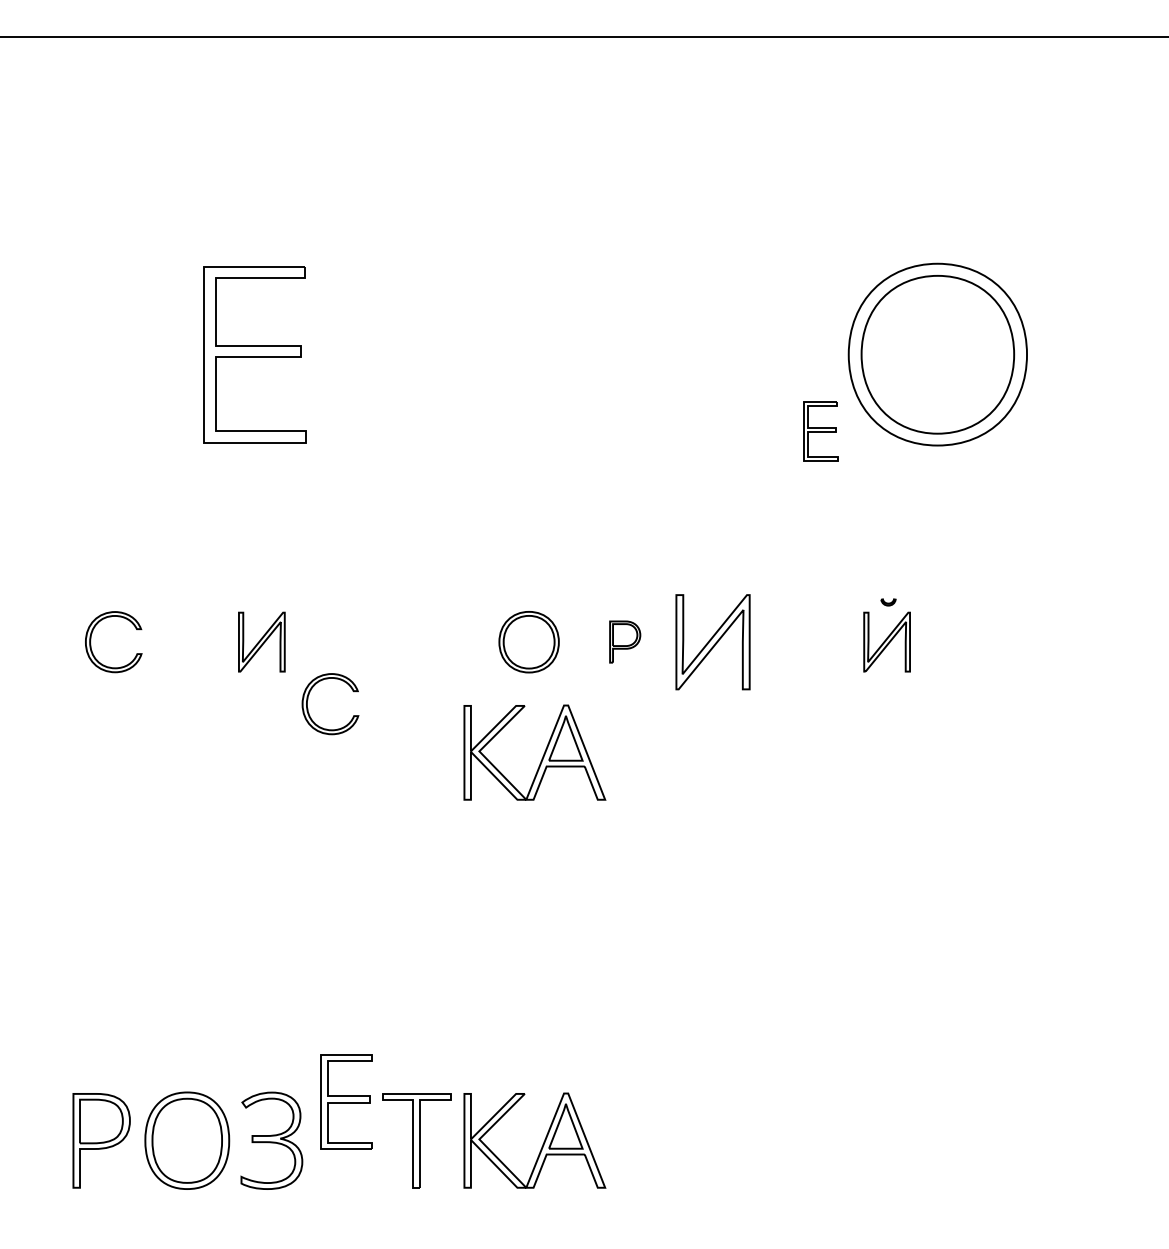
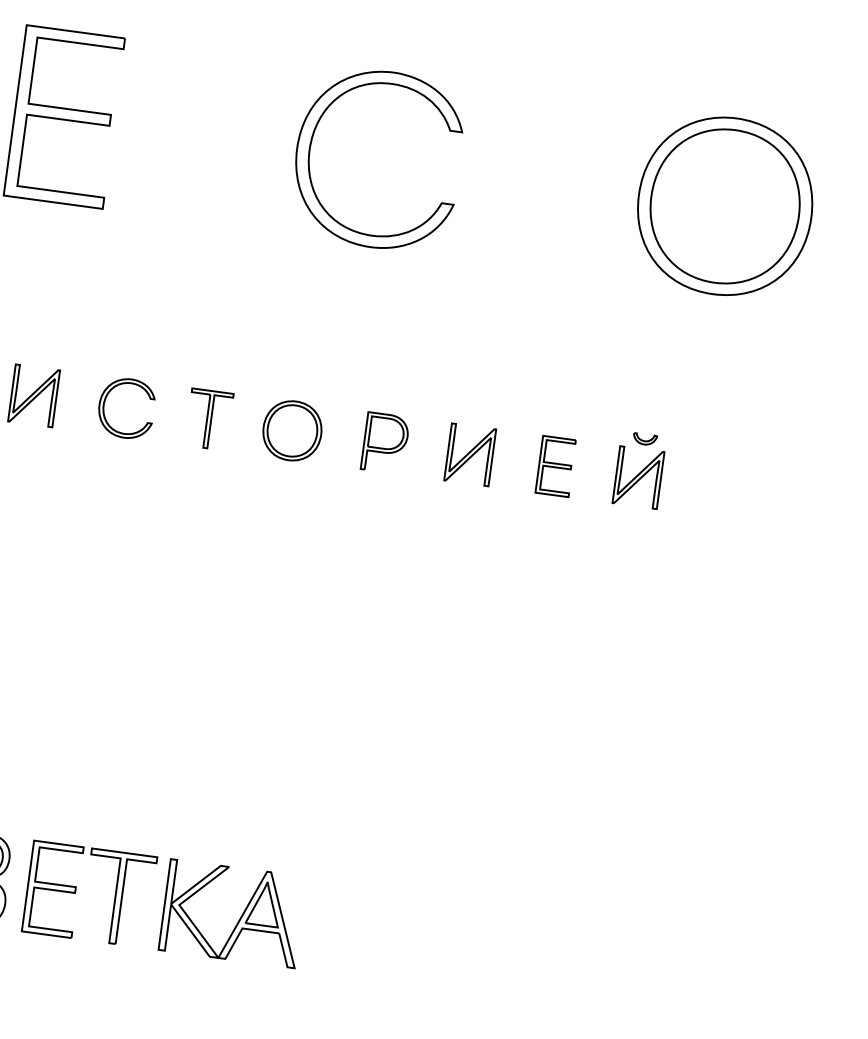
part: (509, 349) -> (311, 145), added
part: (820, 431) -> (555, 466), moved
part: (888, 602) -> (645, 439), size x1.67
part: (624, 641) -> (384, 442), size x1.43
part: (712, 641) -> (469, 454), size x0.62
part: (442, 642) -> (208, 419), added
part: (308, 708) -> (104, 409), moved
part: (542, 756) -> (290, 543), removed
part: (346, 1101) -> (52, 889), moved

